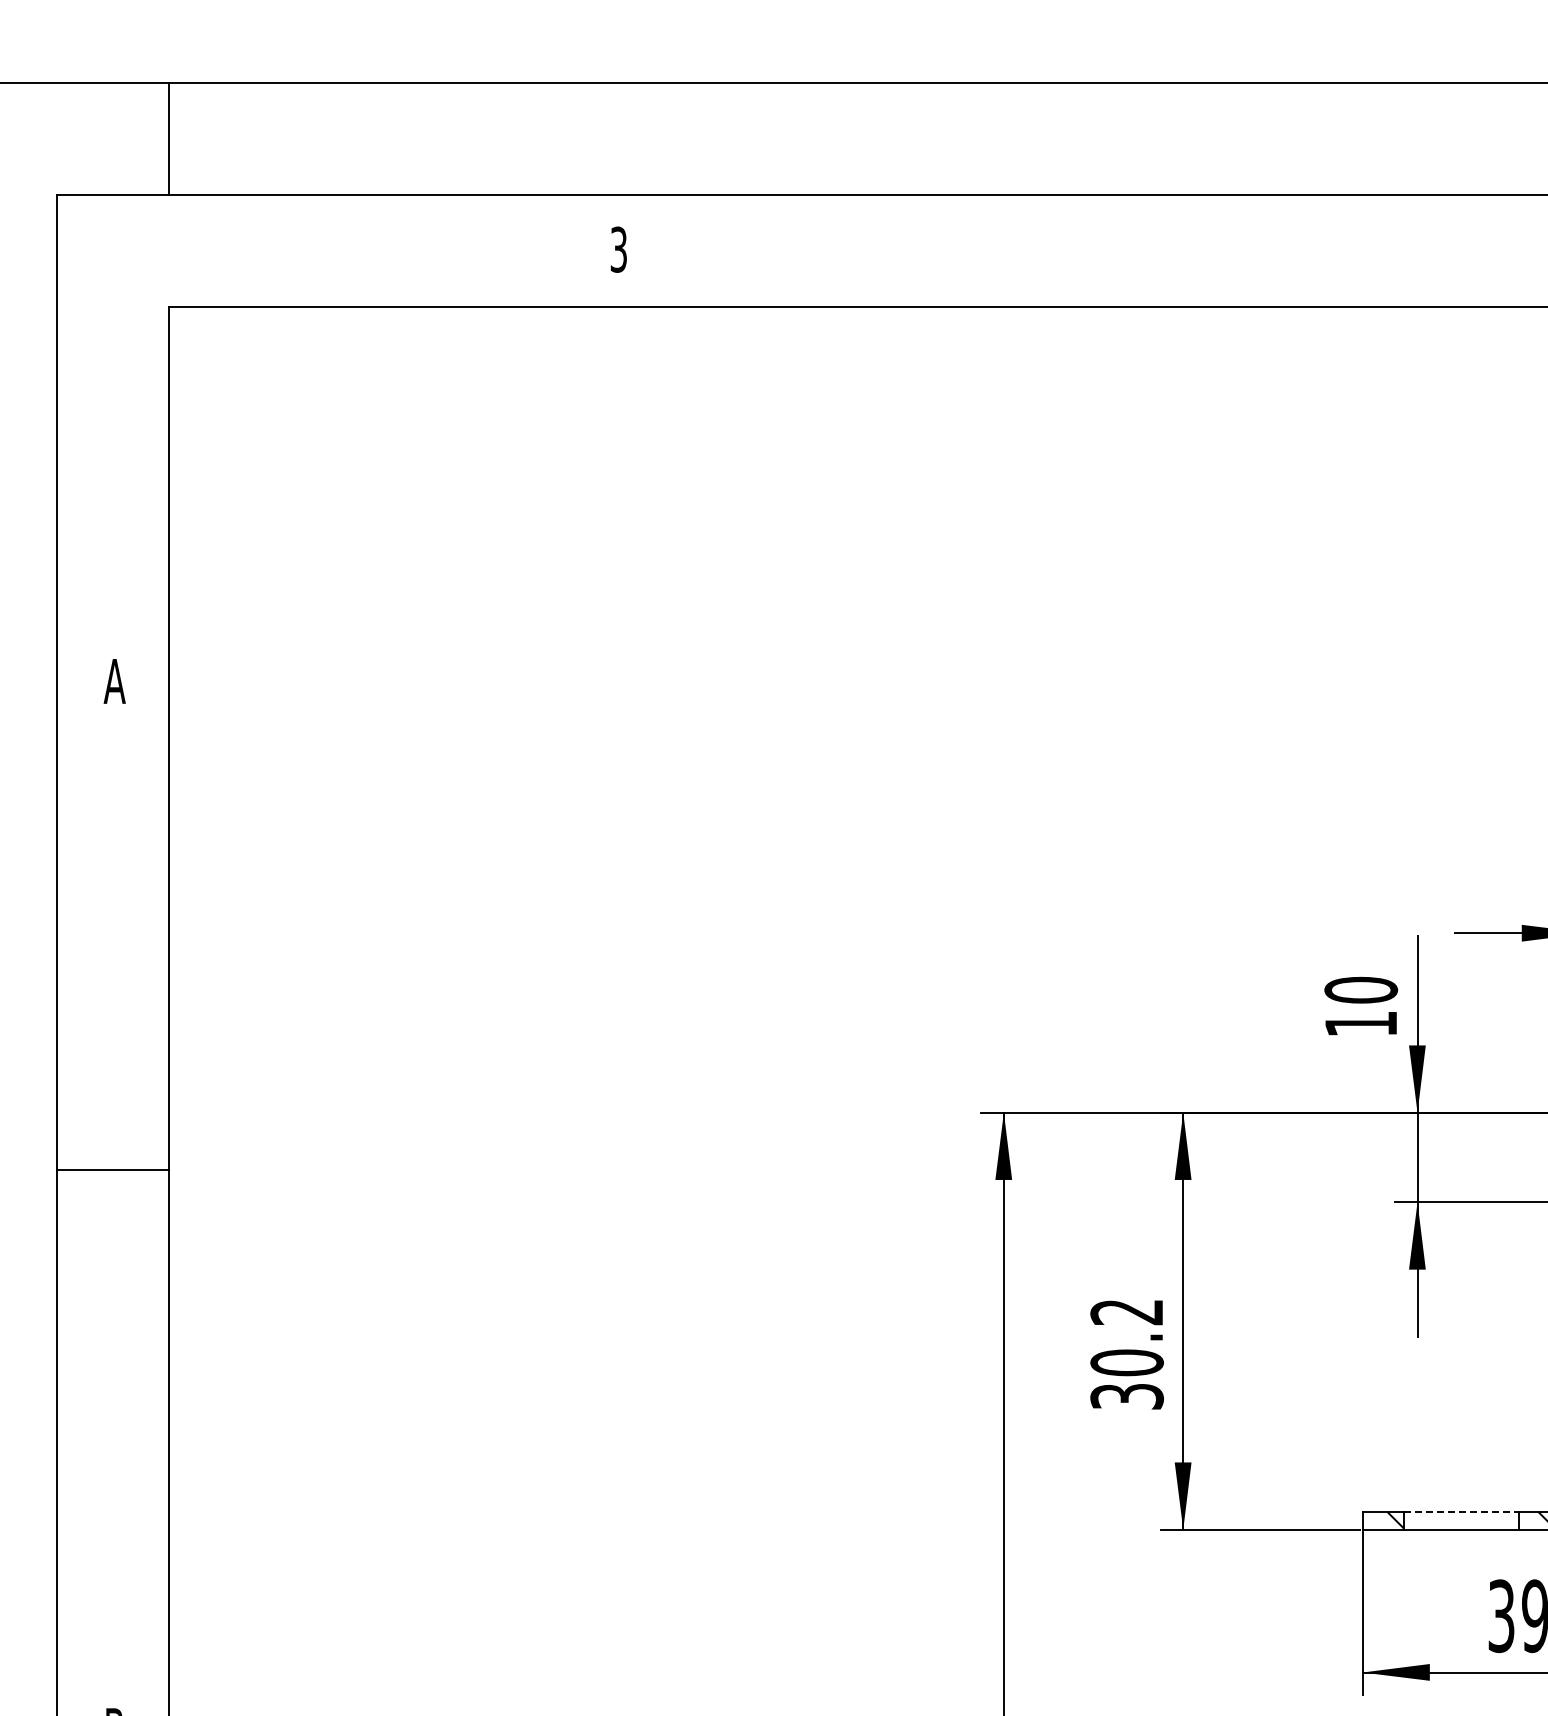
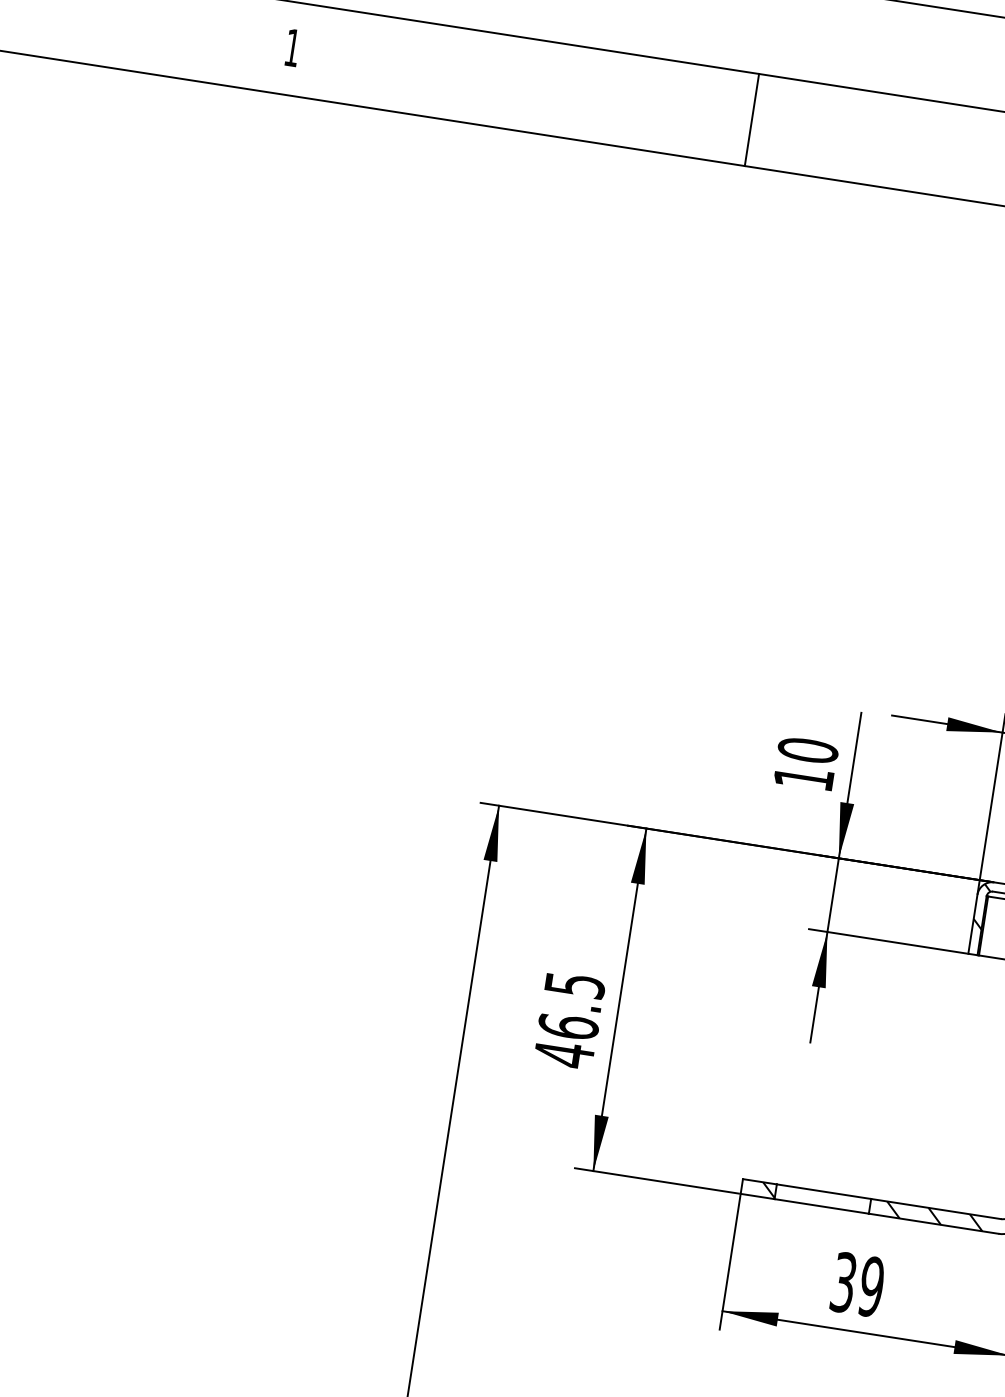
text: (618, 249) -> (292, 47), 3 -> 1
line: (1178, 250) -> (752, 119), added
text: (1127, 1355) -> (569, 1020), 30.2 -> 46.5
line: (1461, 1511) -> (824, 1191), dashed -> solid

